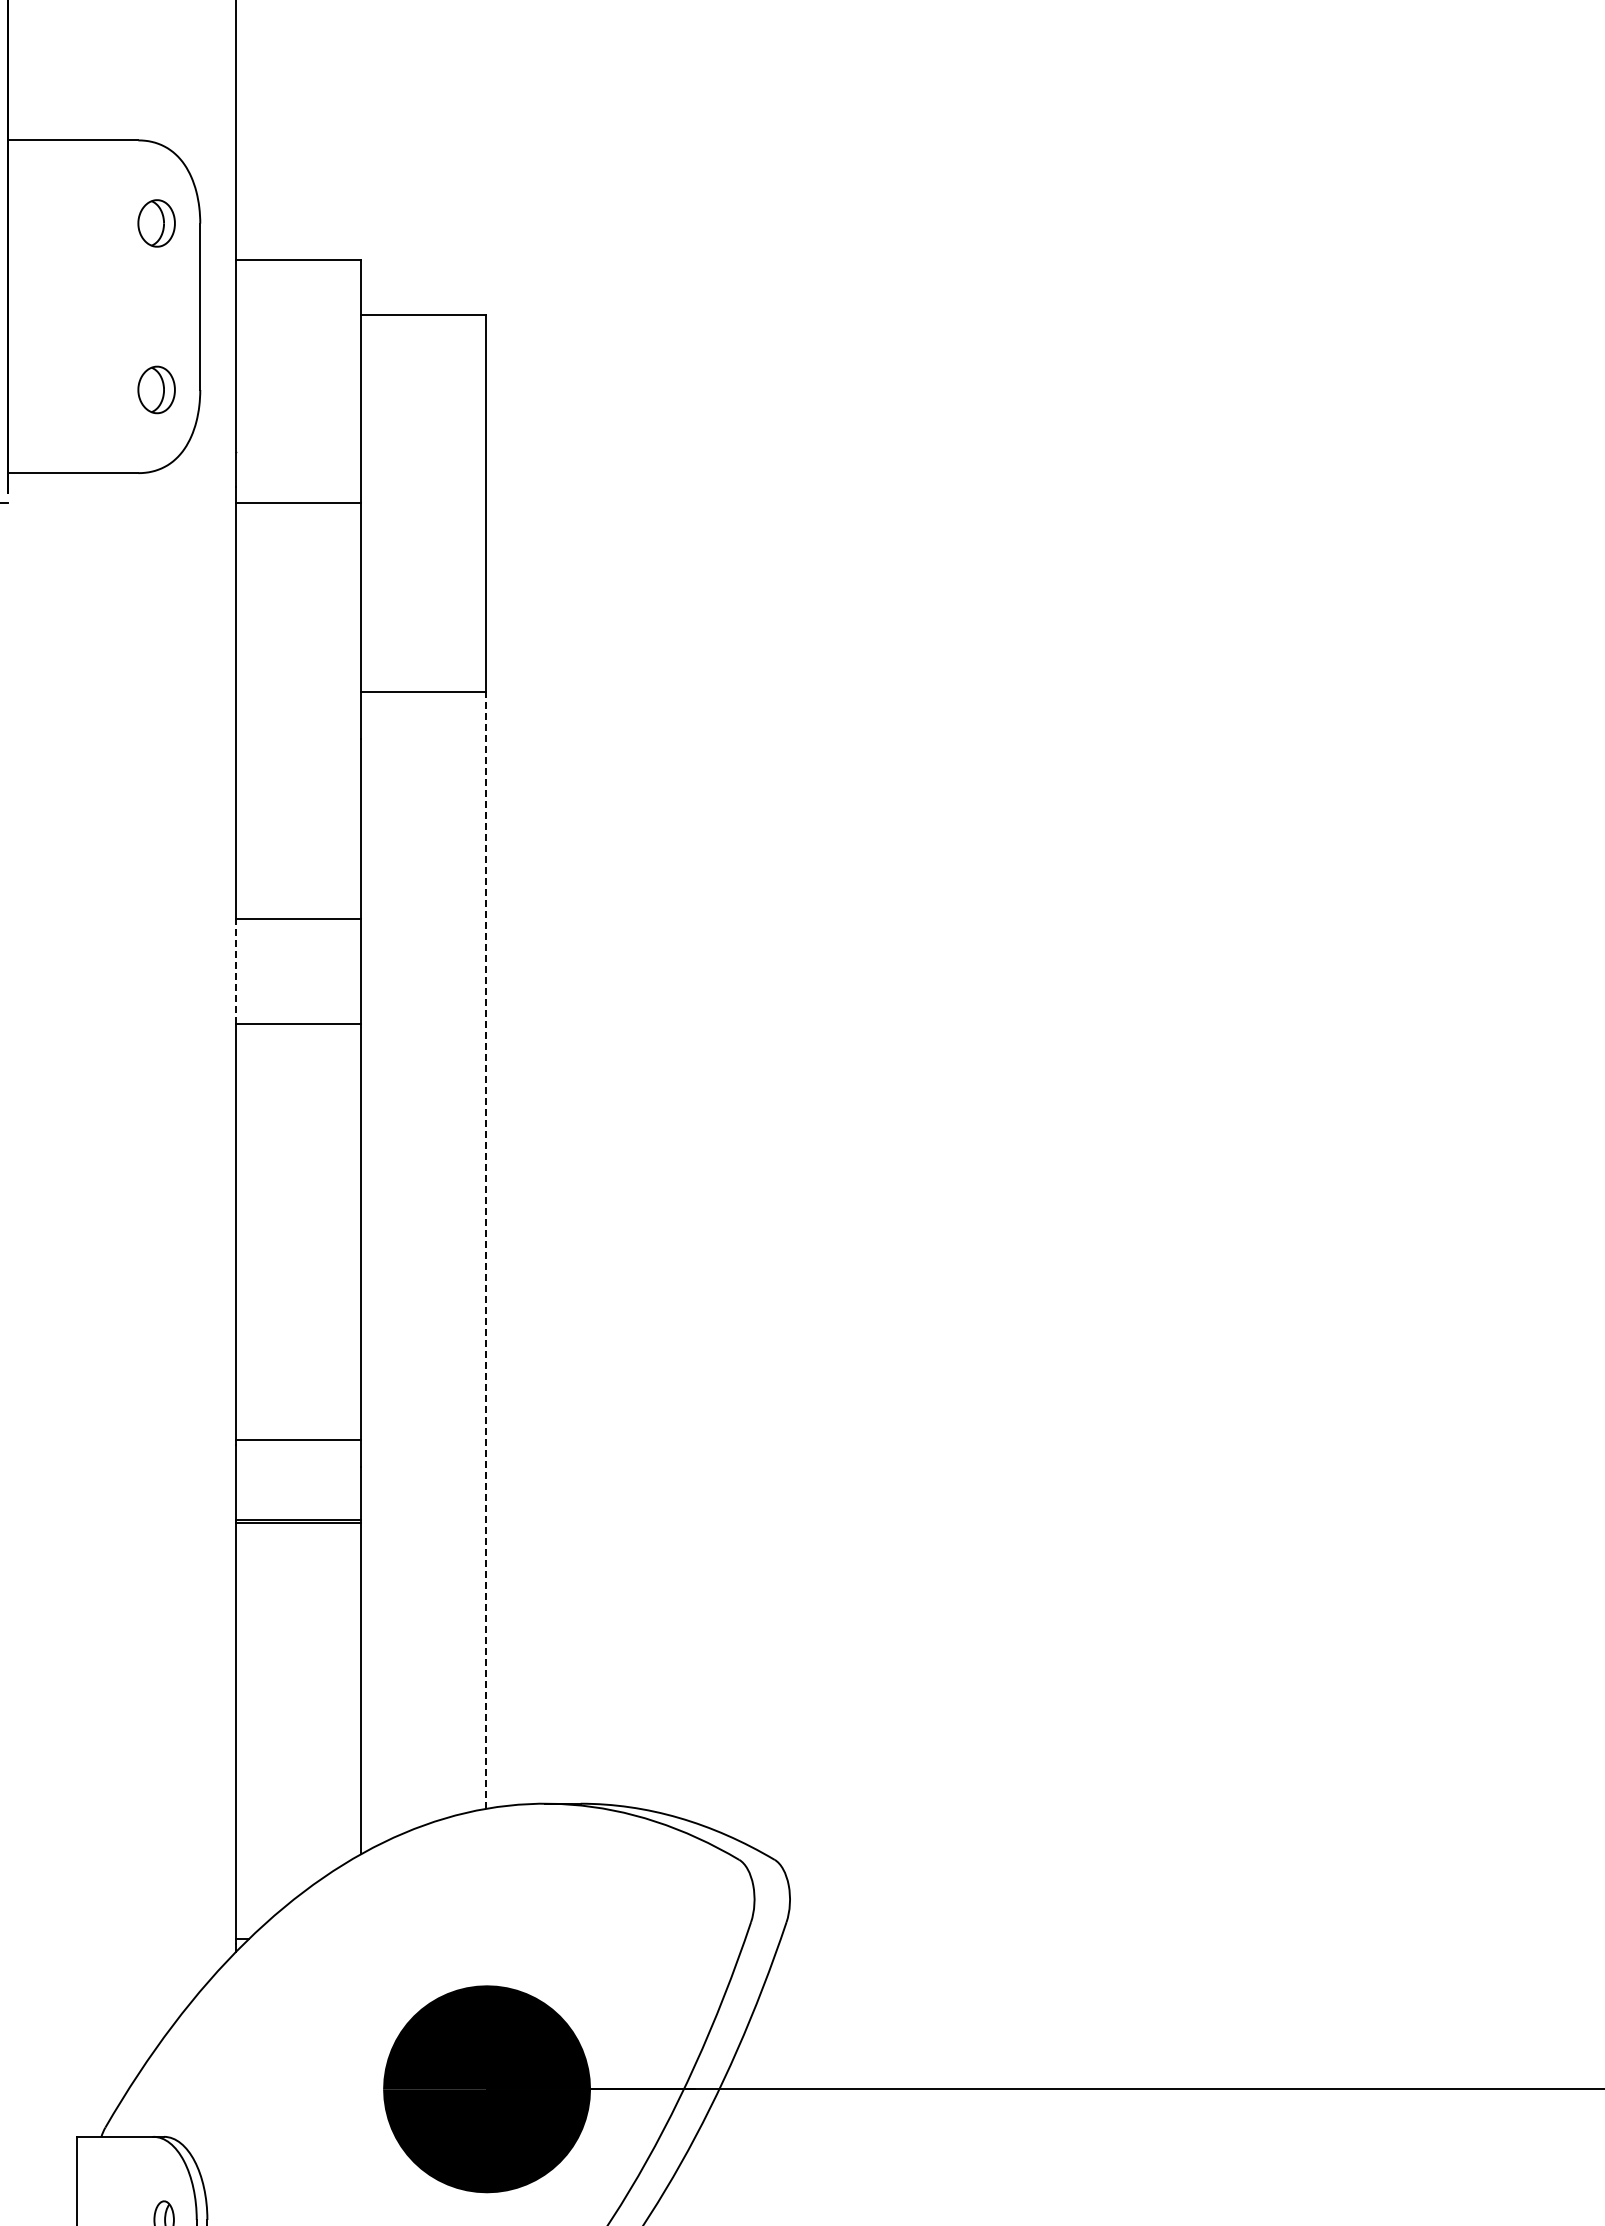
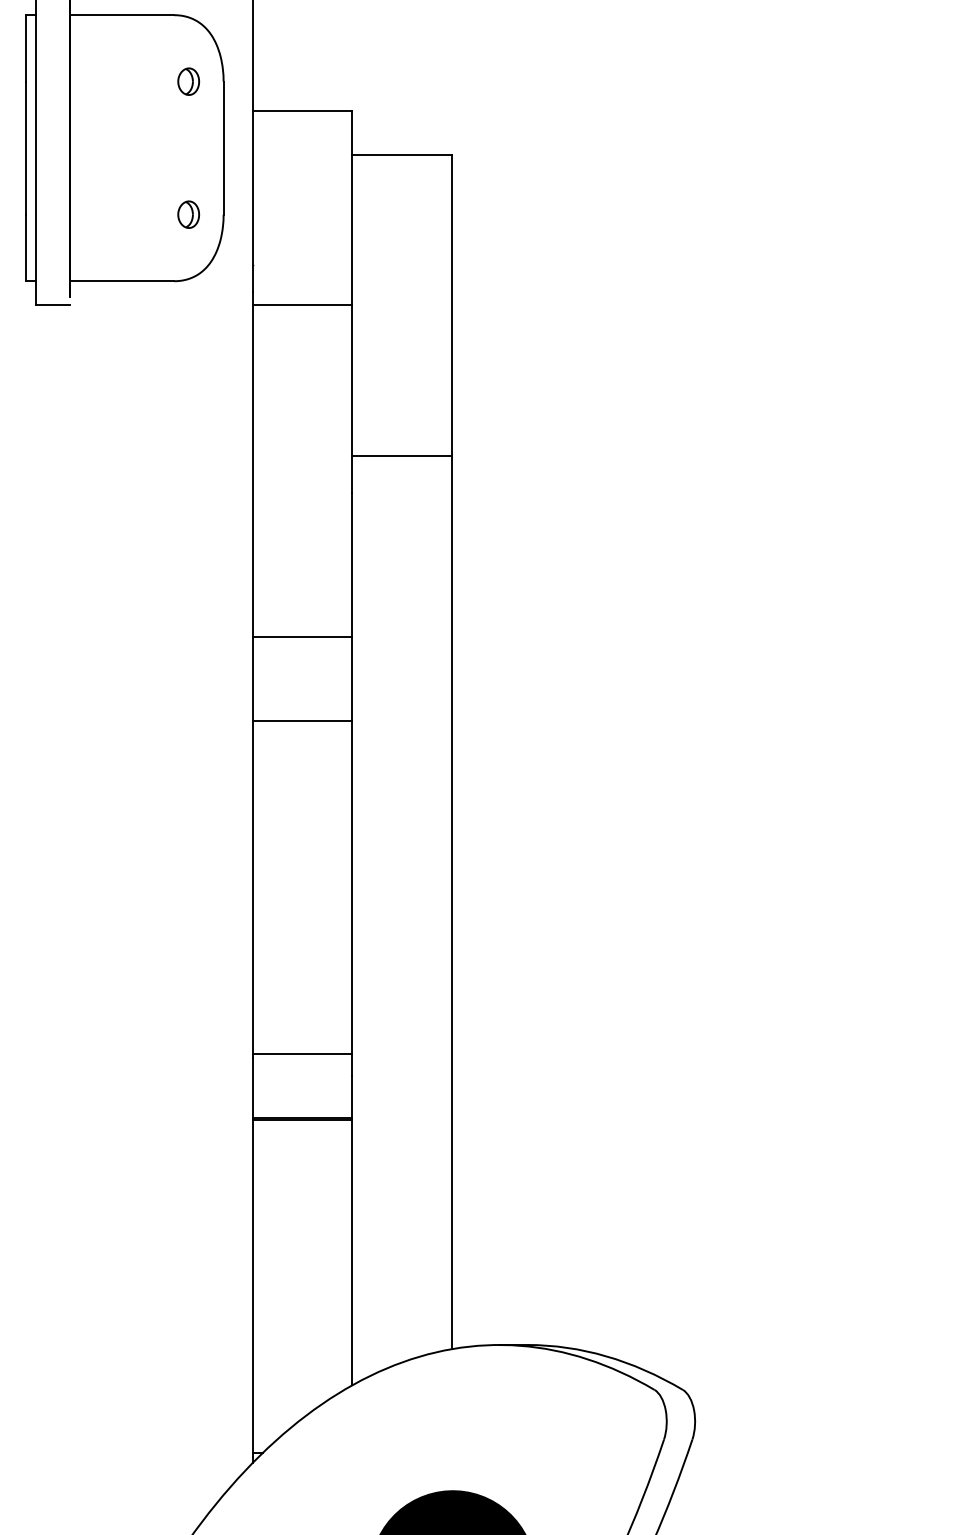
part: (156, 223) -> (188, 81), size x0.71
part: (156, 389) -> (188, 214), size x0.71
line: (236, 970) -> (252, 678), dashed -> solid
line: (485, 1250) -> (451, 902), dashed -> solid

